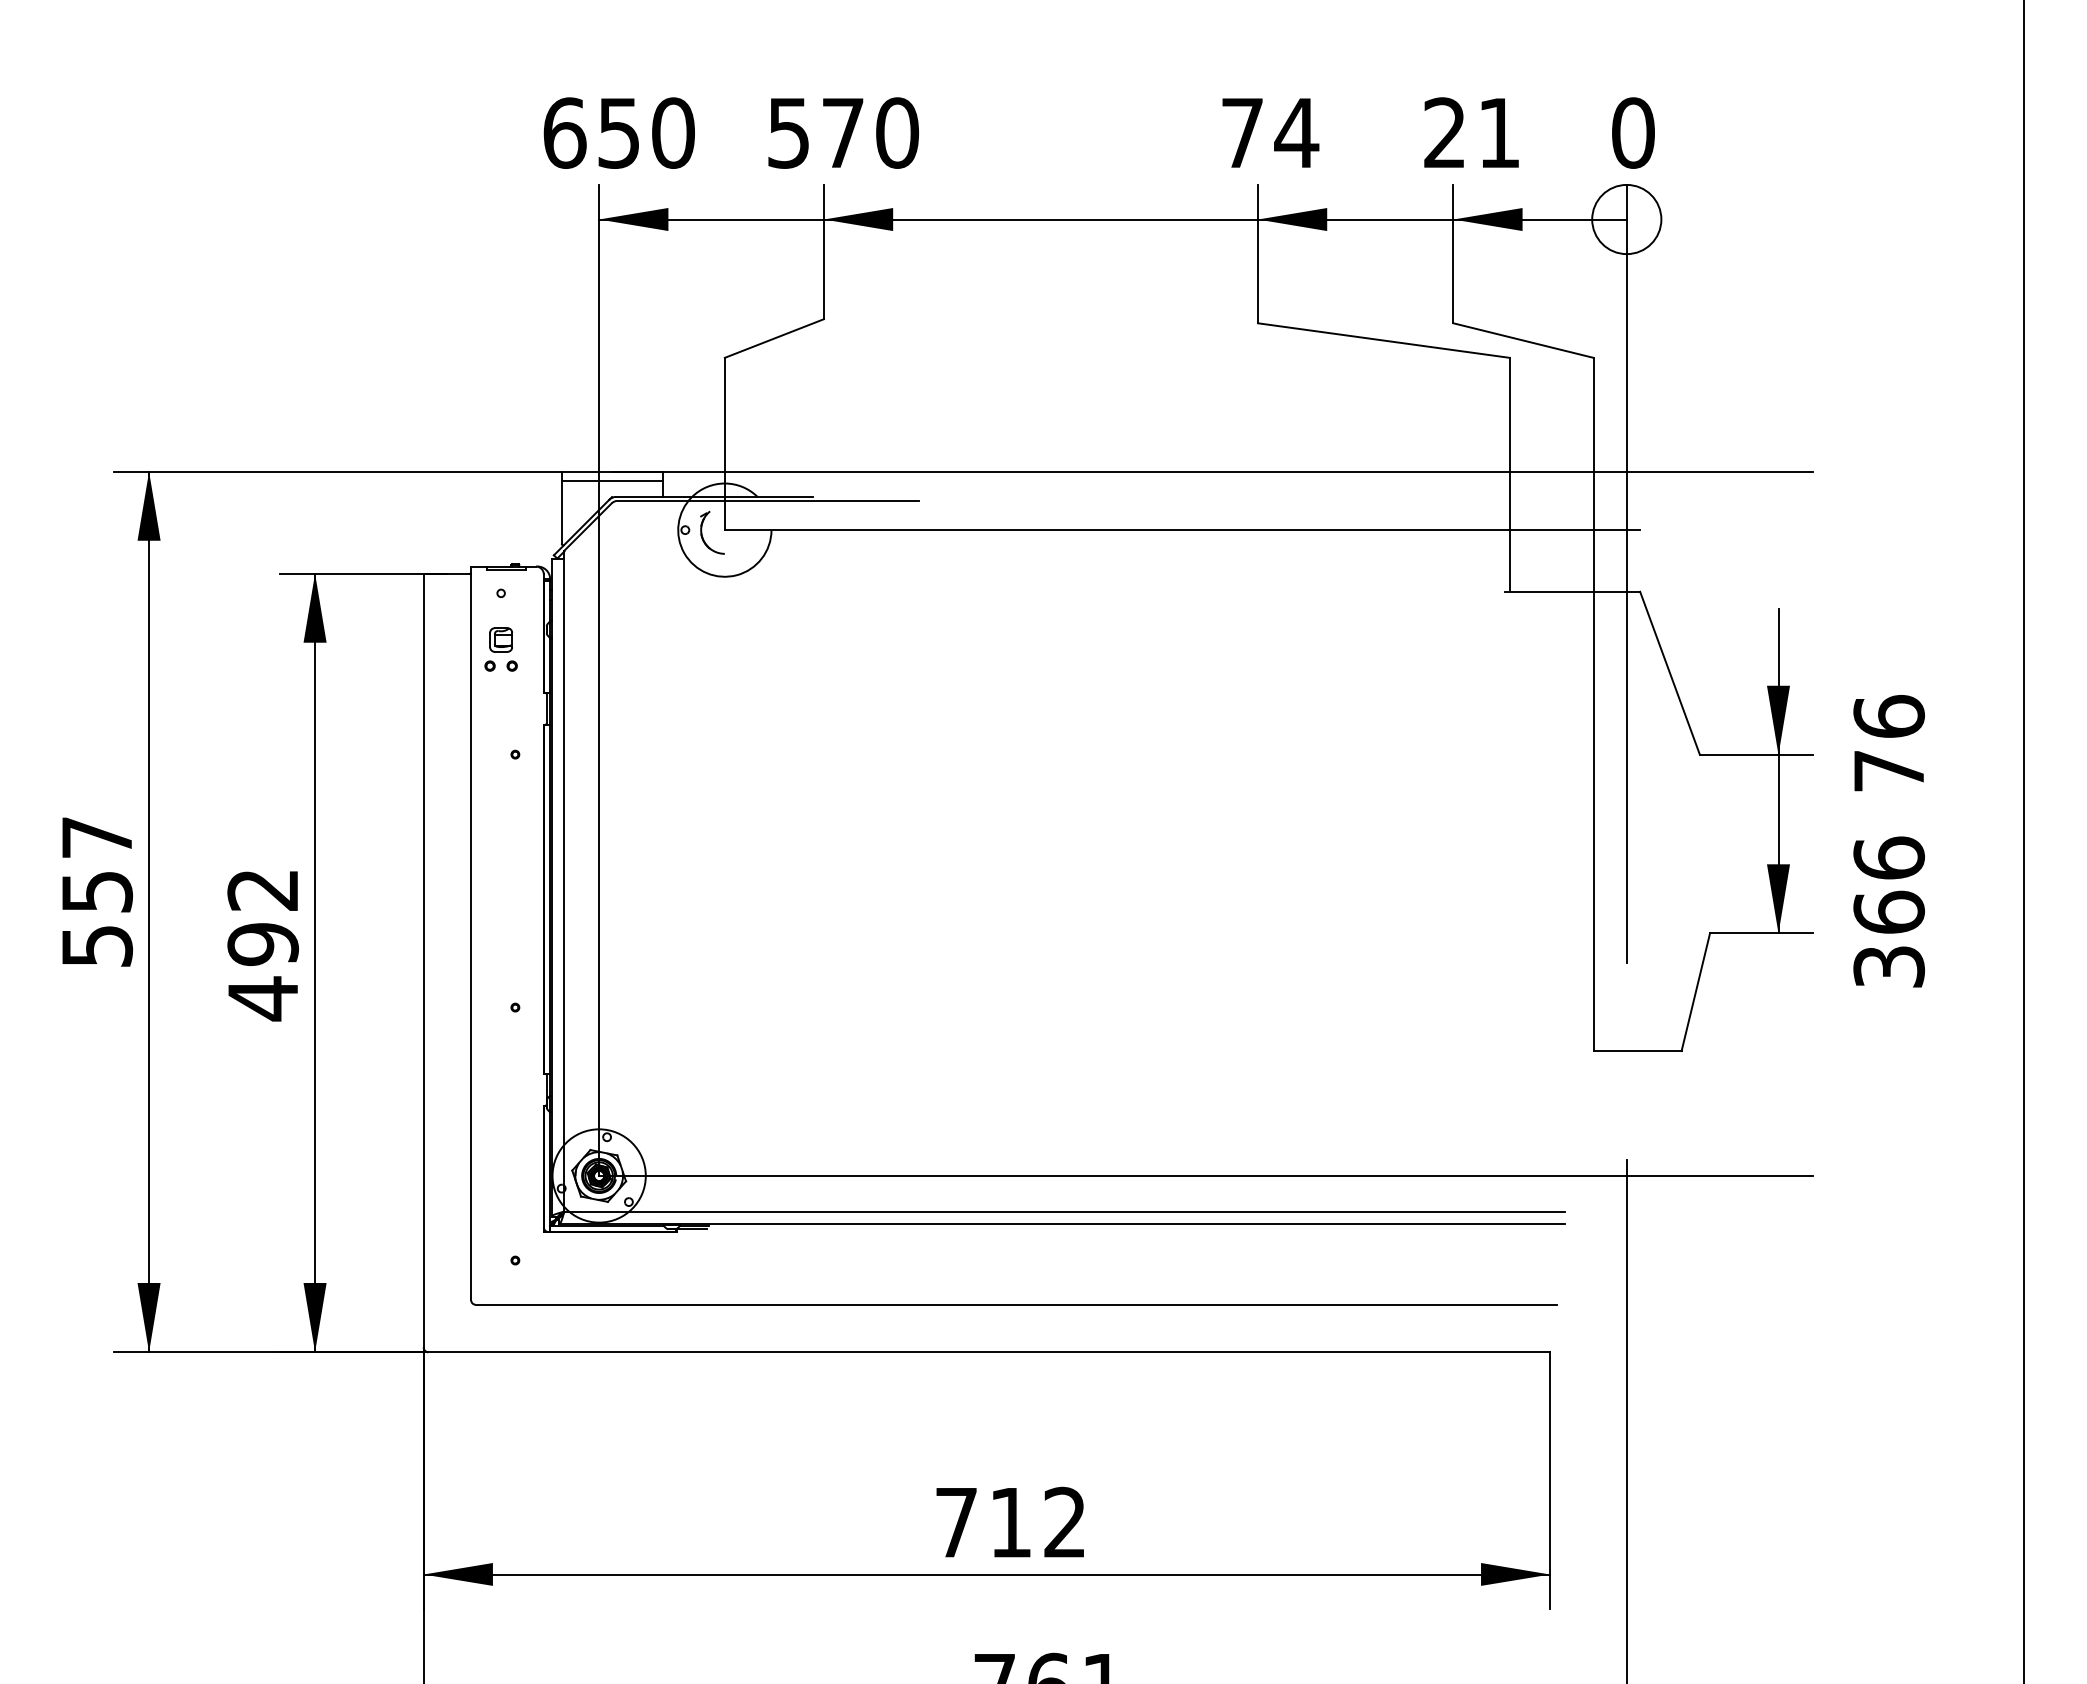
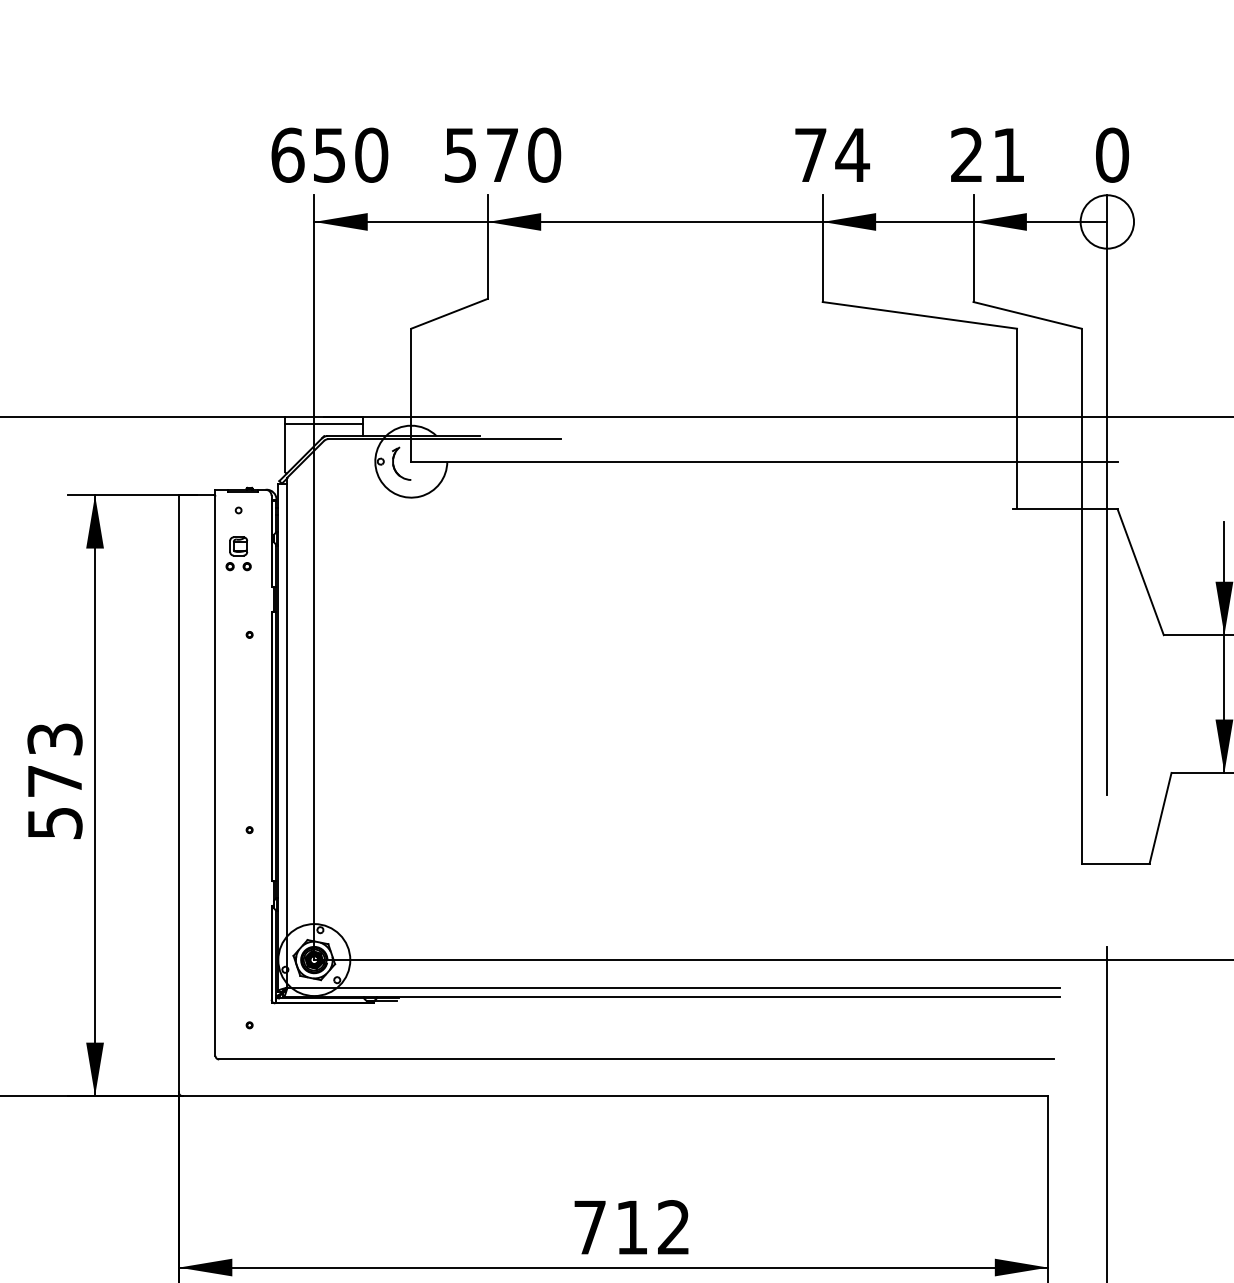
text: (263, 945) -> (55, 782), 492 -> 573

